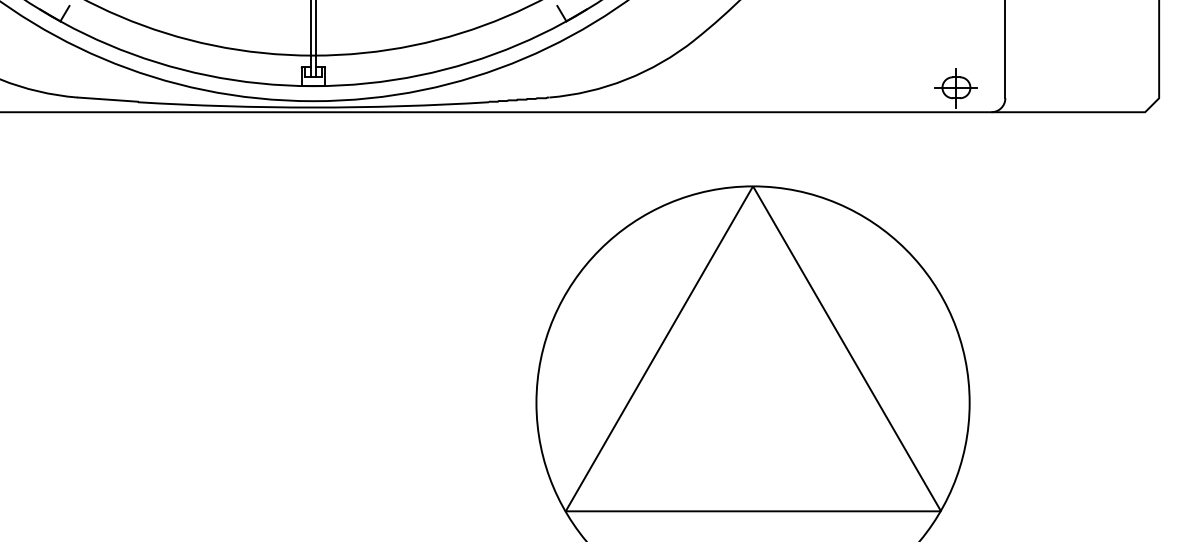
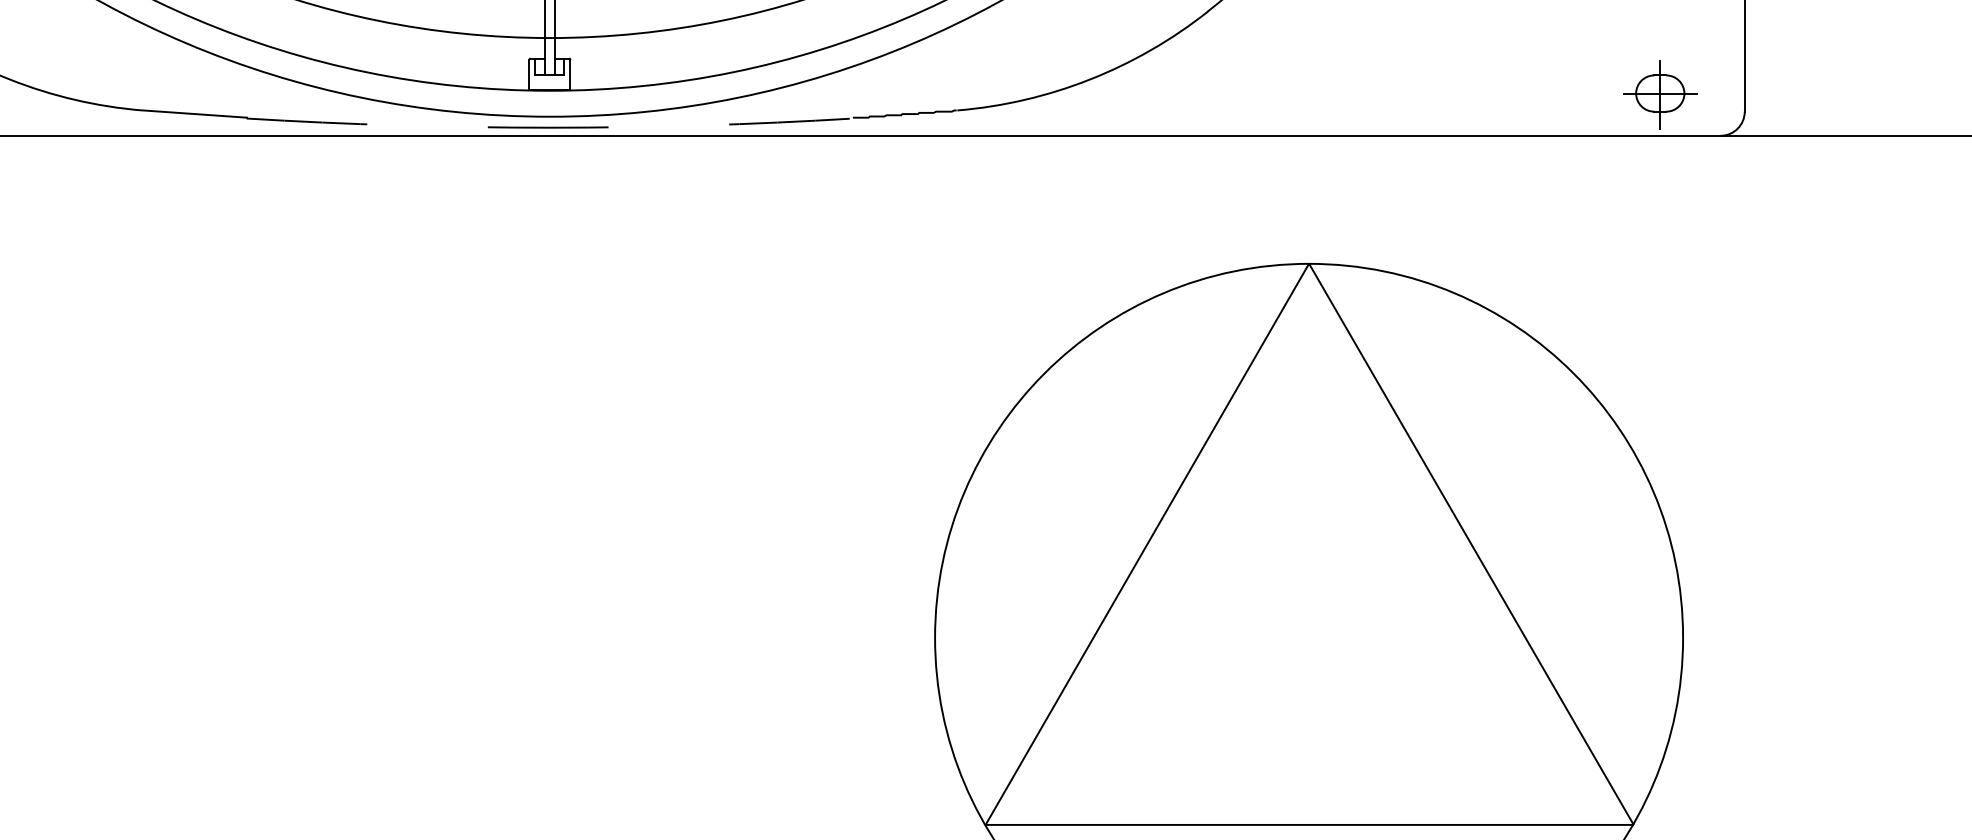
arc: (313, 107) -> (550, 127), solid -> dashed

